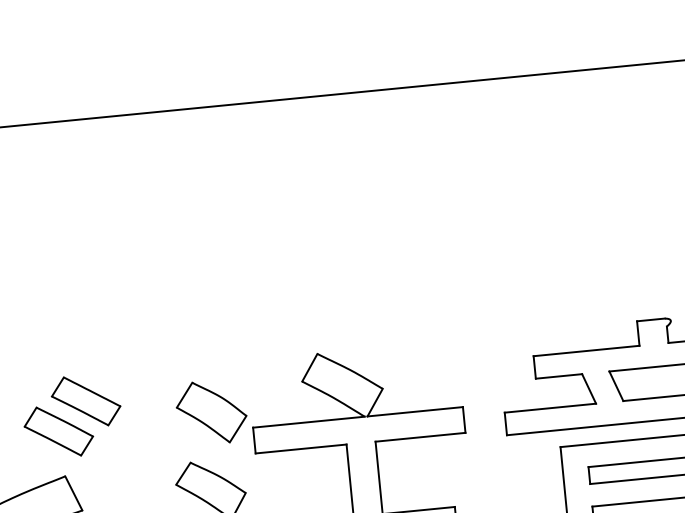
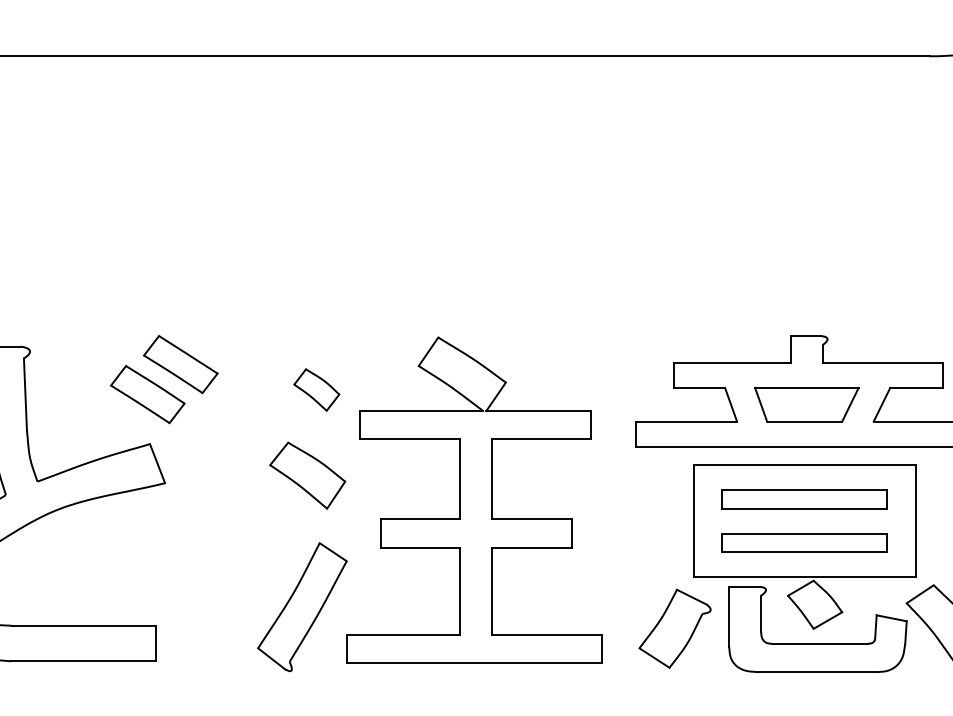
part: (211, 411) -> (316, 389), size x0.6

